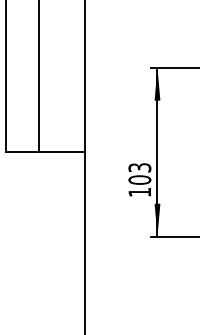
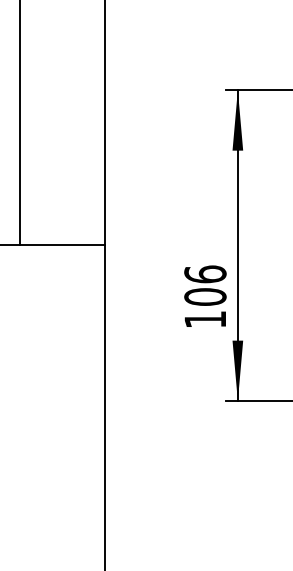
text: (139, 167) -> (204, 273), 103 -> 106

